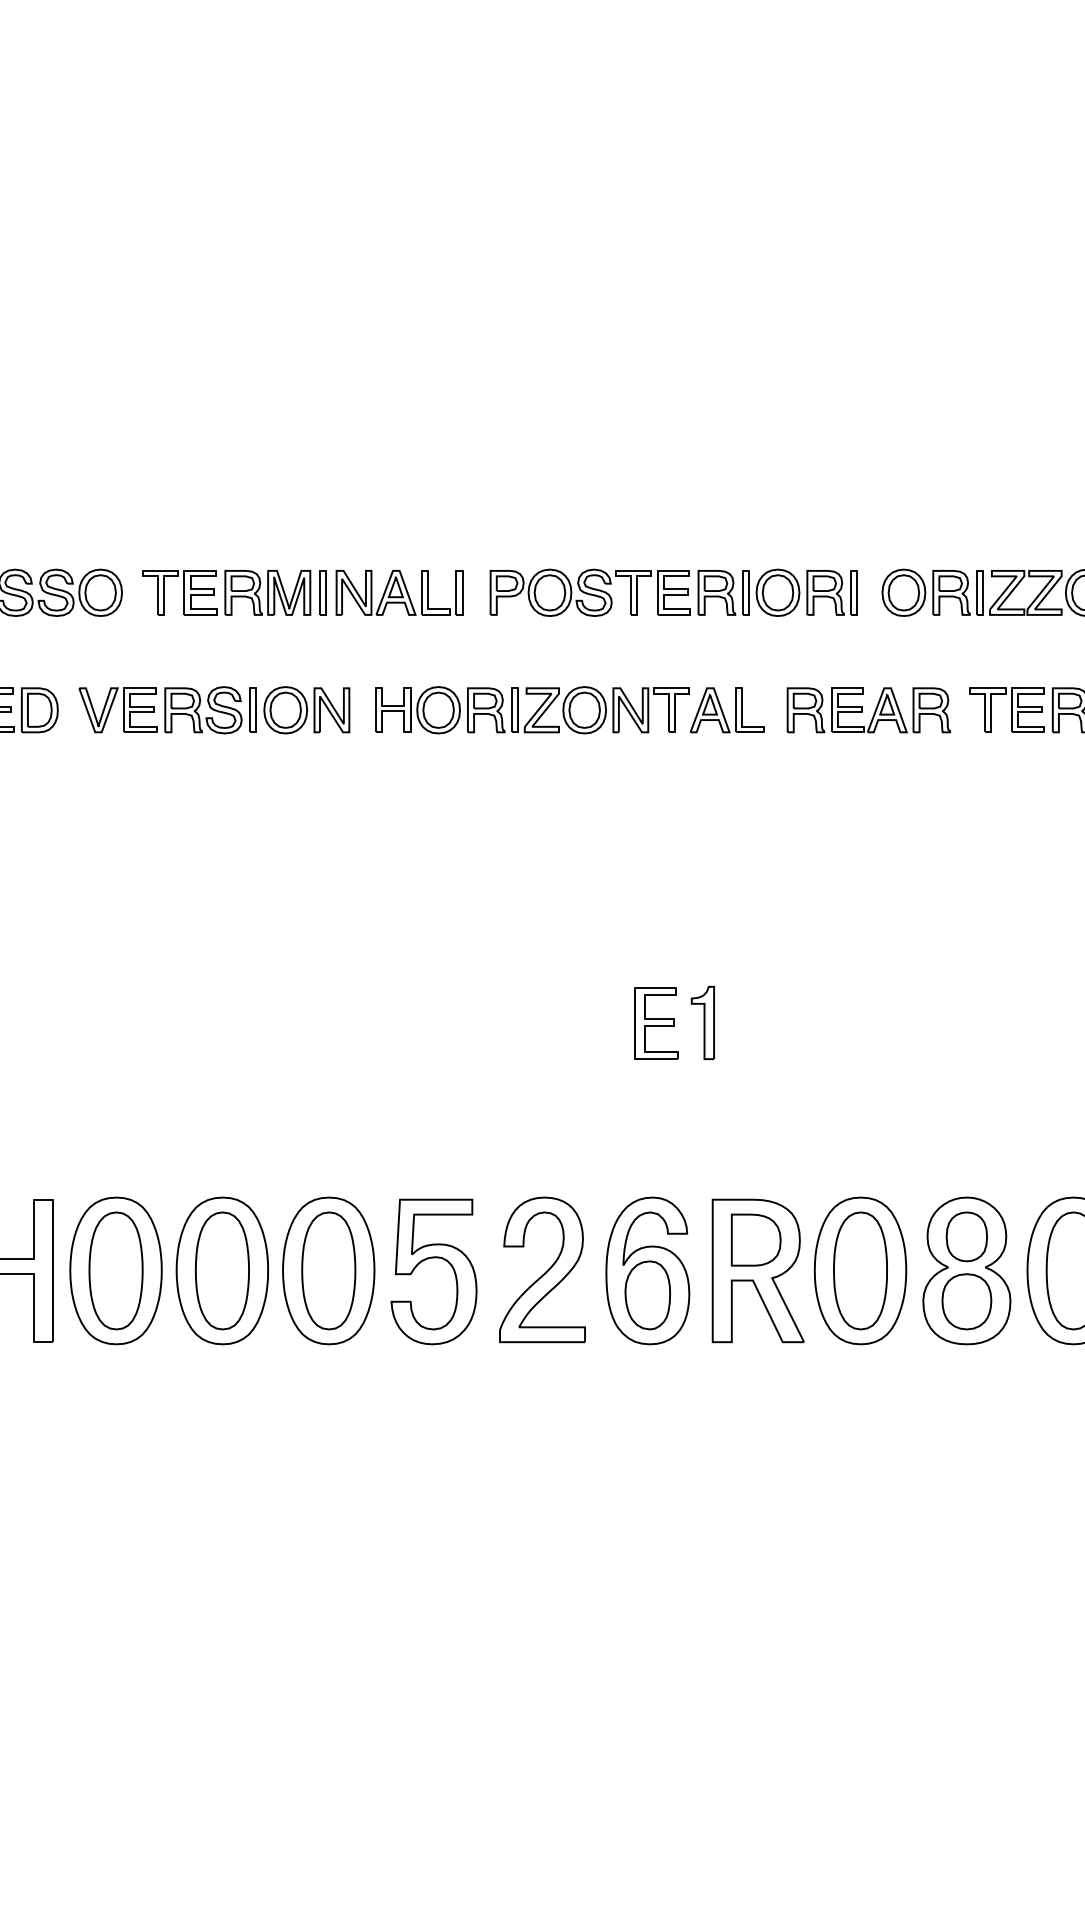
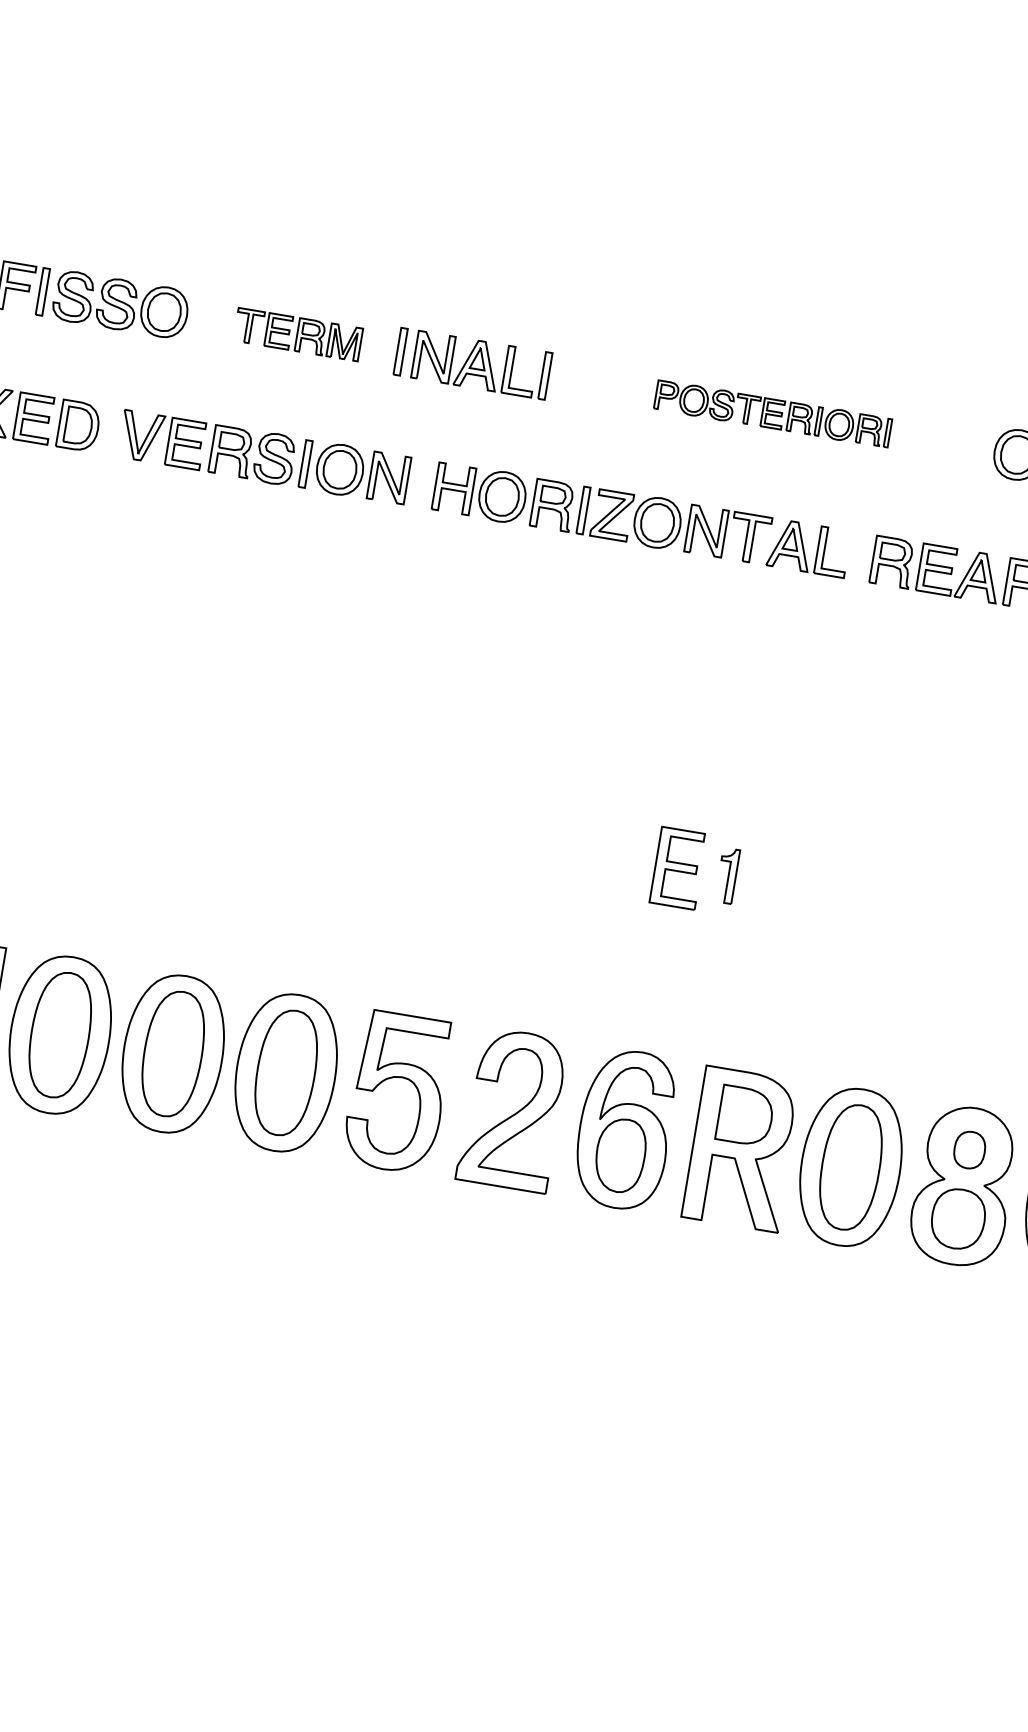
part: (226, 592) -> (298, 334), size x0.7
part: (673, 592) -> (772, 413), size x0.6
part: (702, 1022) -> (727, 875), size x0.7
part: (966, 1236) -> (969, 1149), size x0.7

